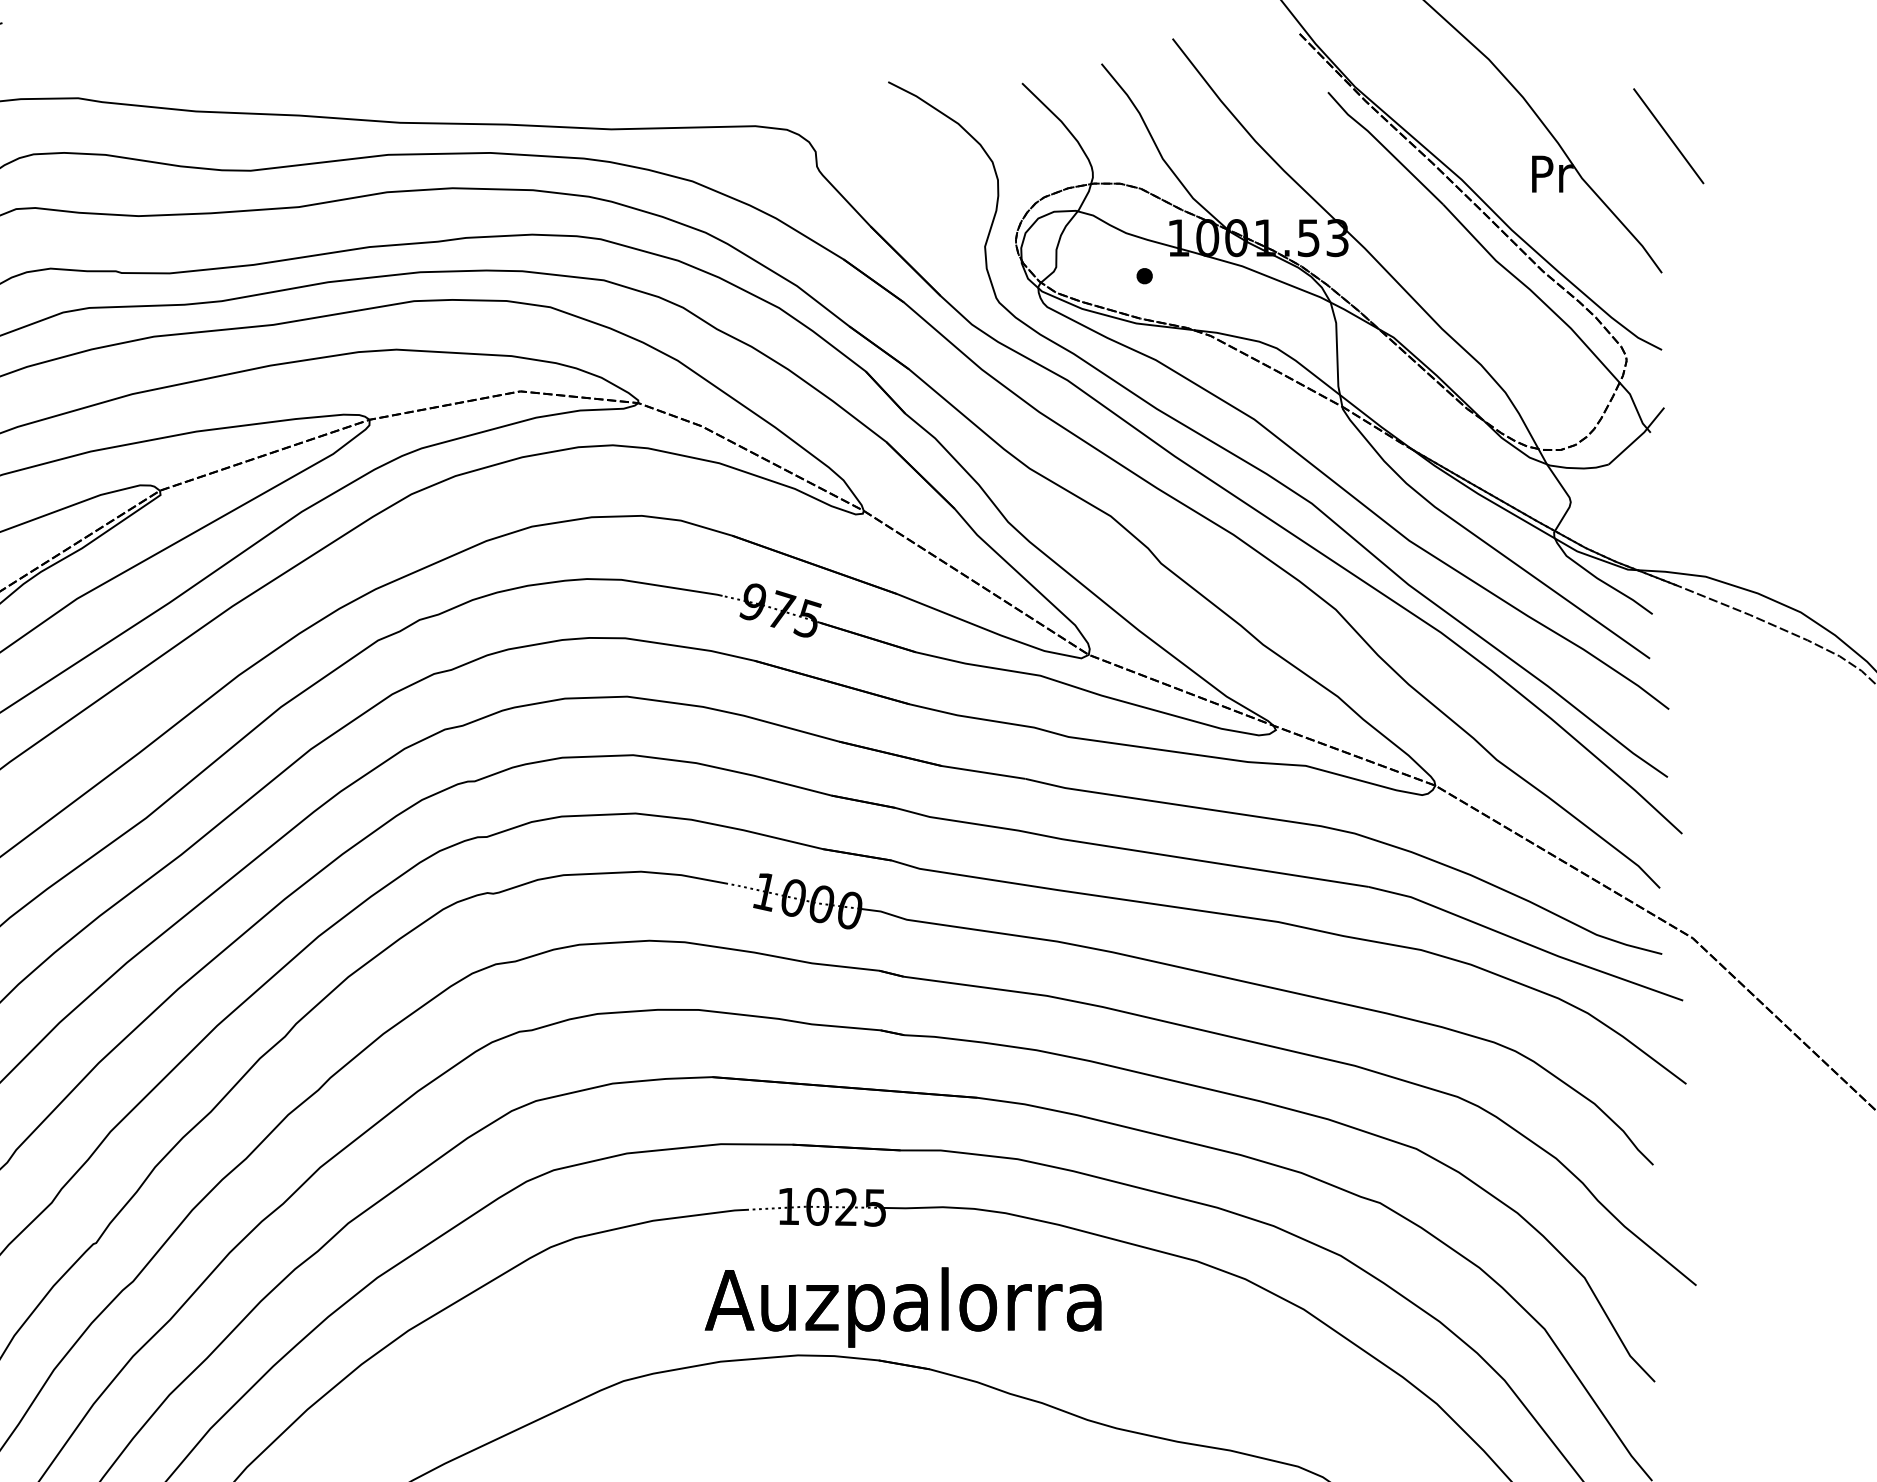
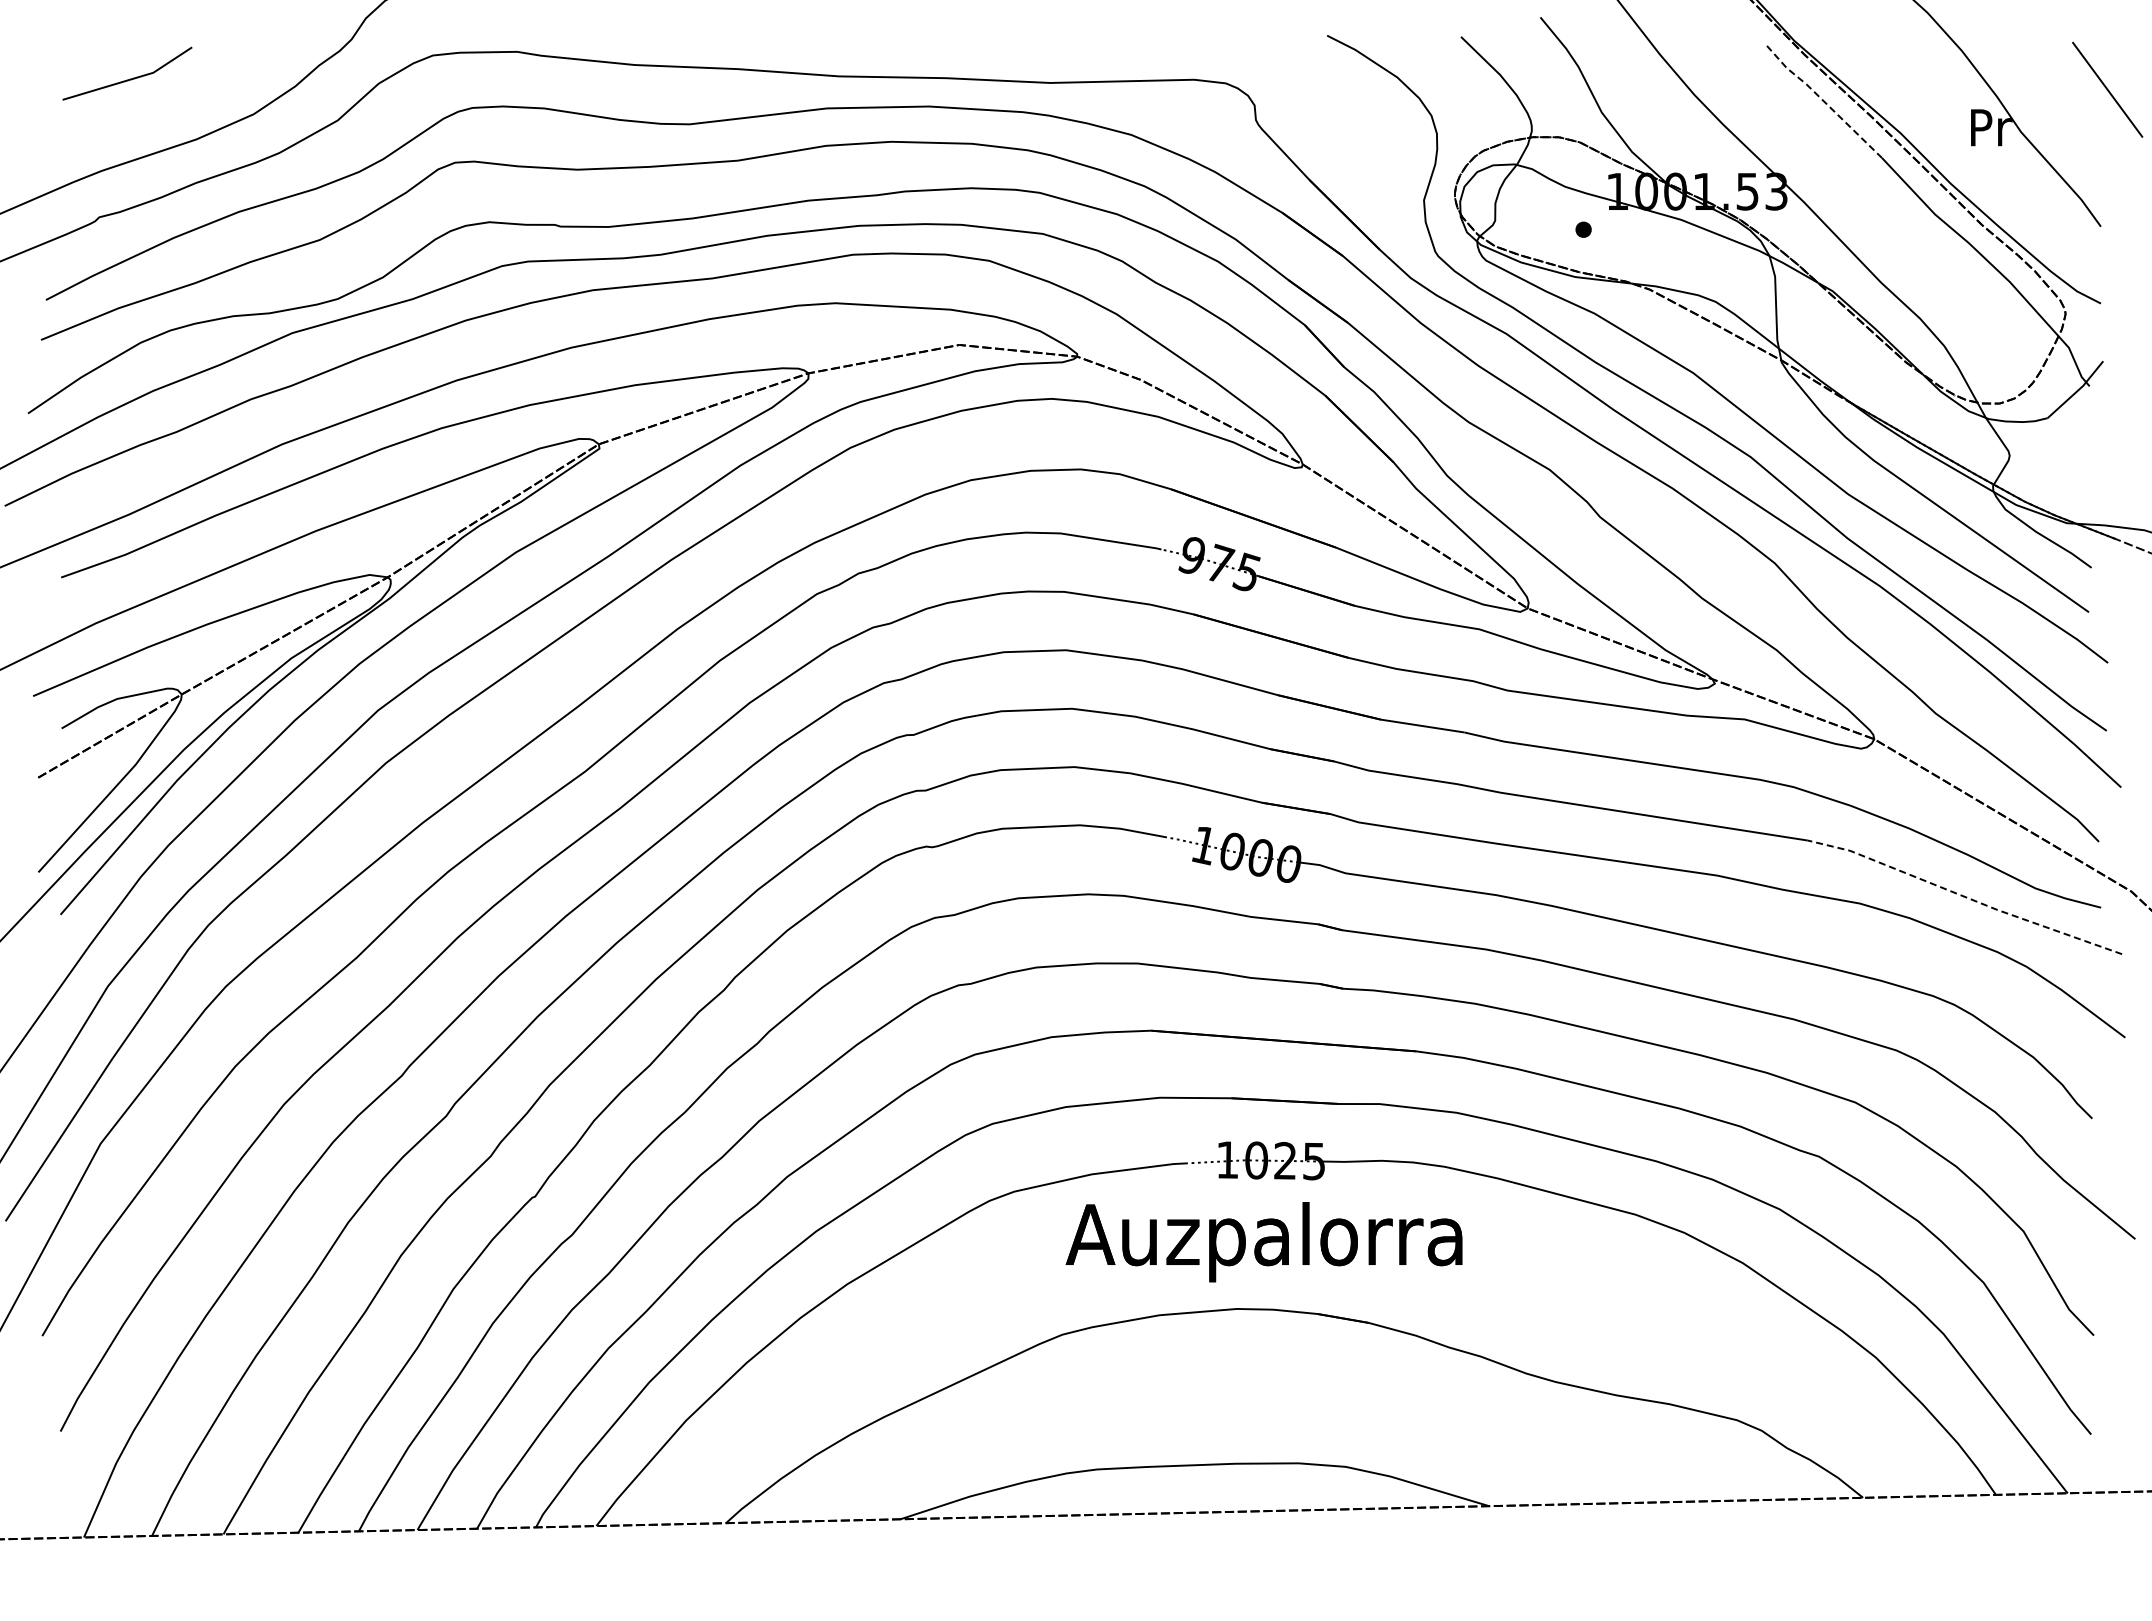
line: (1384, 147) -> (1823, 101), solid -> dashed
line: (1525, 942) -> (1964, 896), solid -> dashed
text: (902, 1307) -> (1263, 1242), moved

